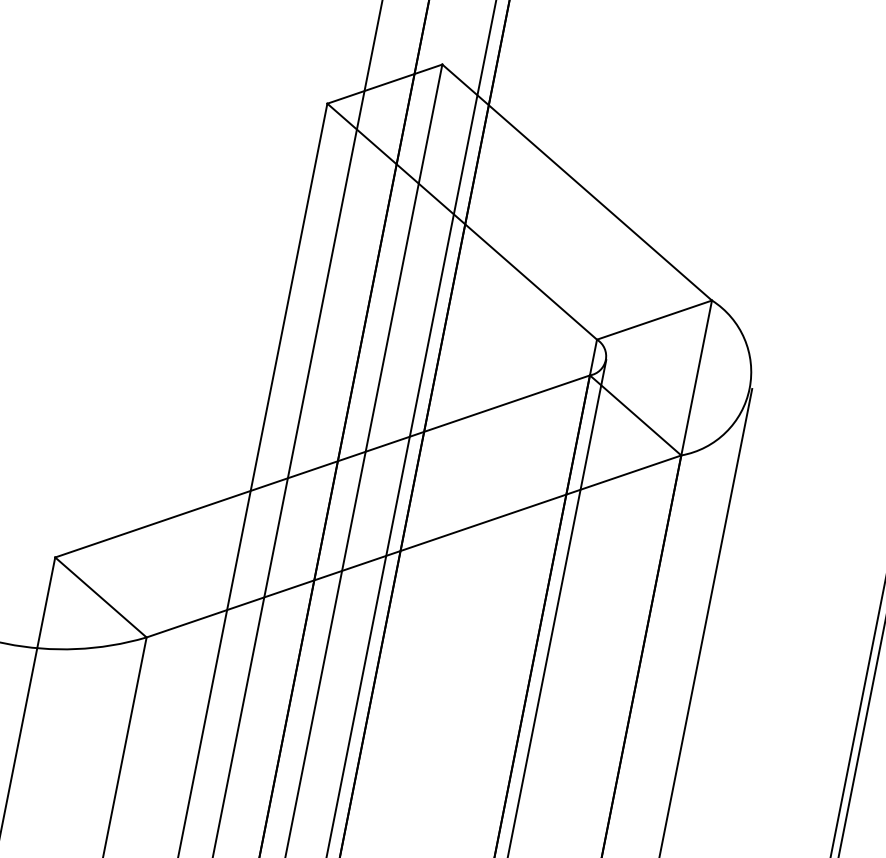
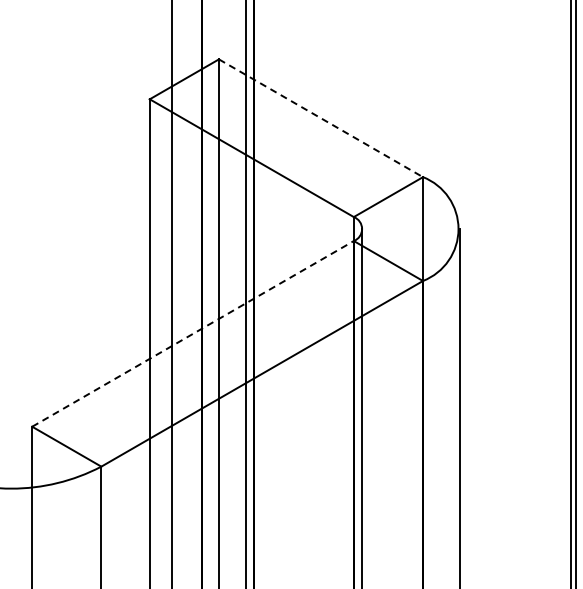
line: (576, 182) -> (320, 118), solid -> dashed
line: (323, 466) -> (193, 333), solid -> dashed

